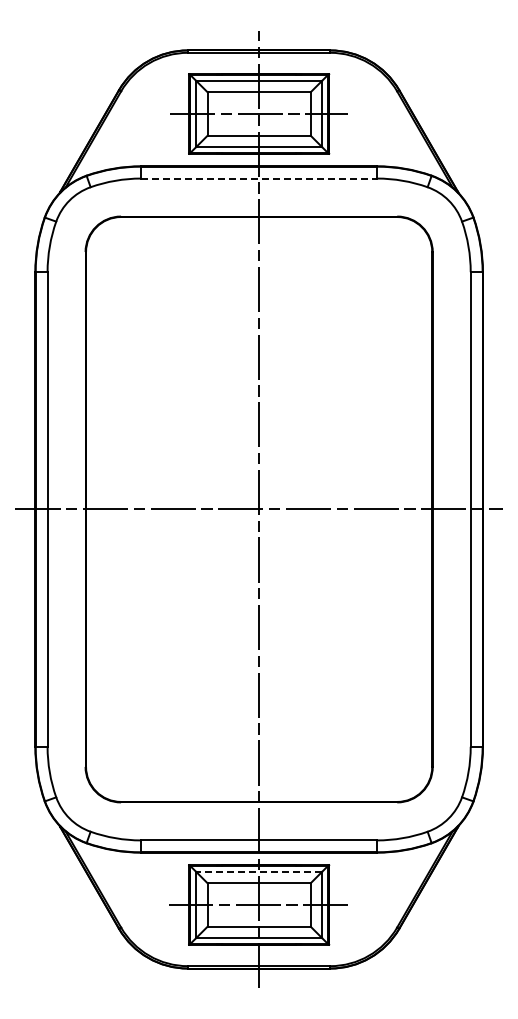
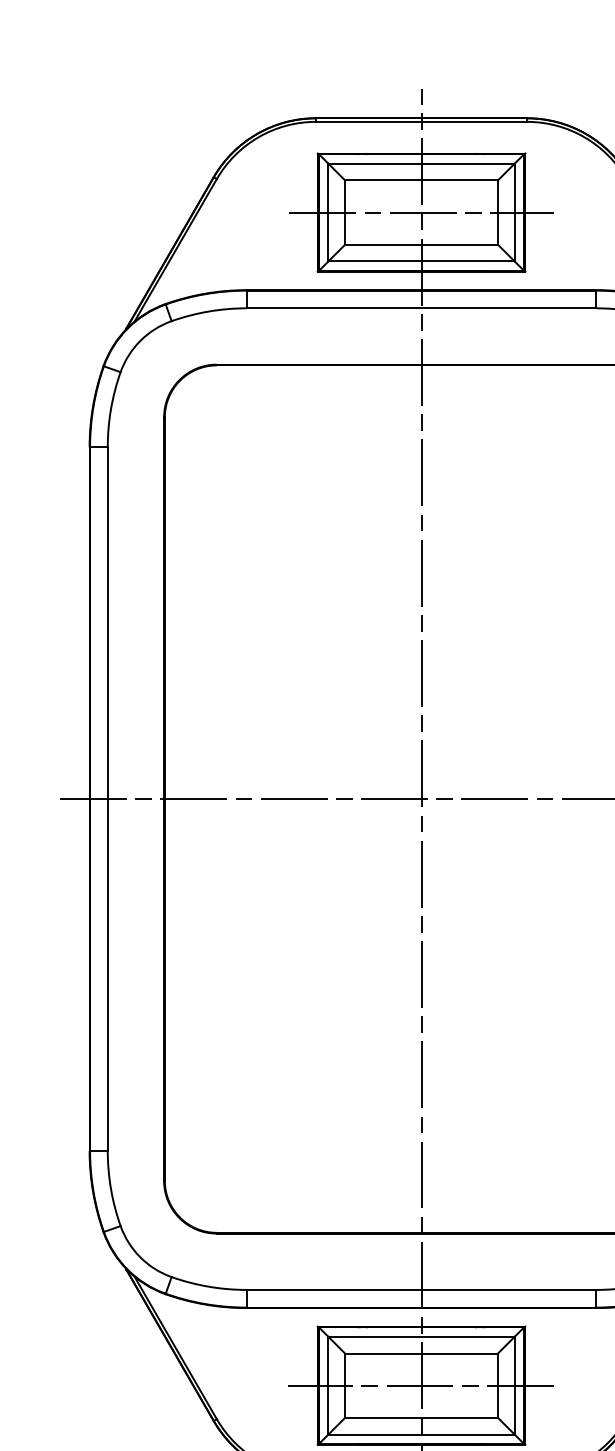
line: (259, 178) -> (422, 308), dashed -> solid
line: (259, 872) -> (422, 1337), dashed -> solid

